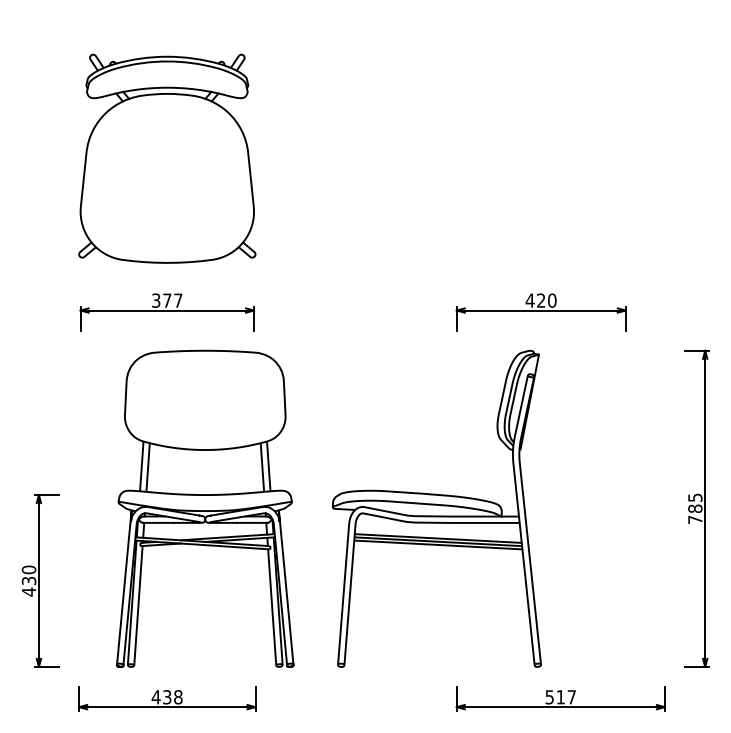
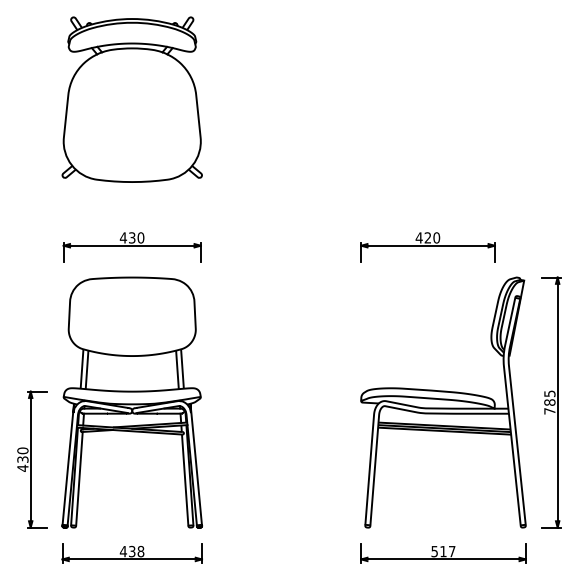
part: (166, 158) -> (131, 99), moved
text: (166, 300) -> (131, 237), 377 -> 430
part: (204, 508) -> (131, 402), moved
part: (436, 508) -> (443, 402), moved

